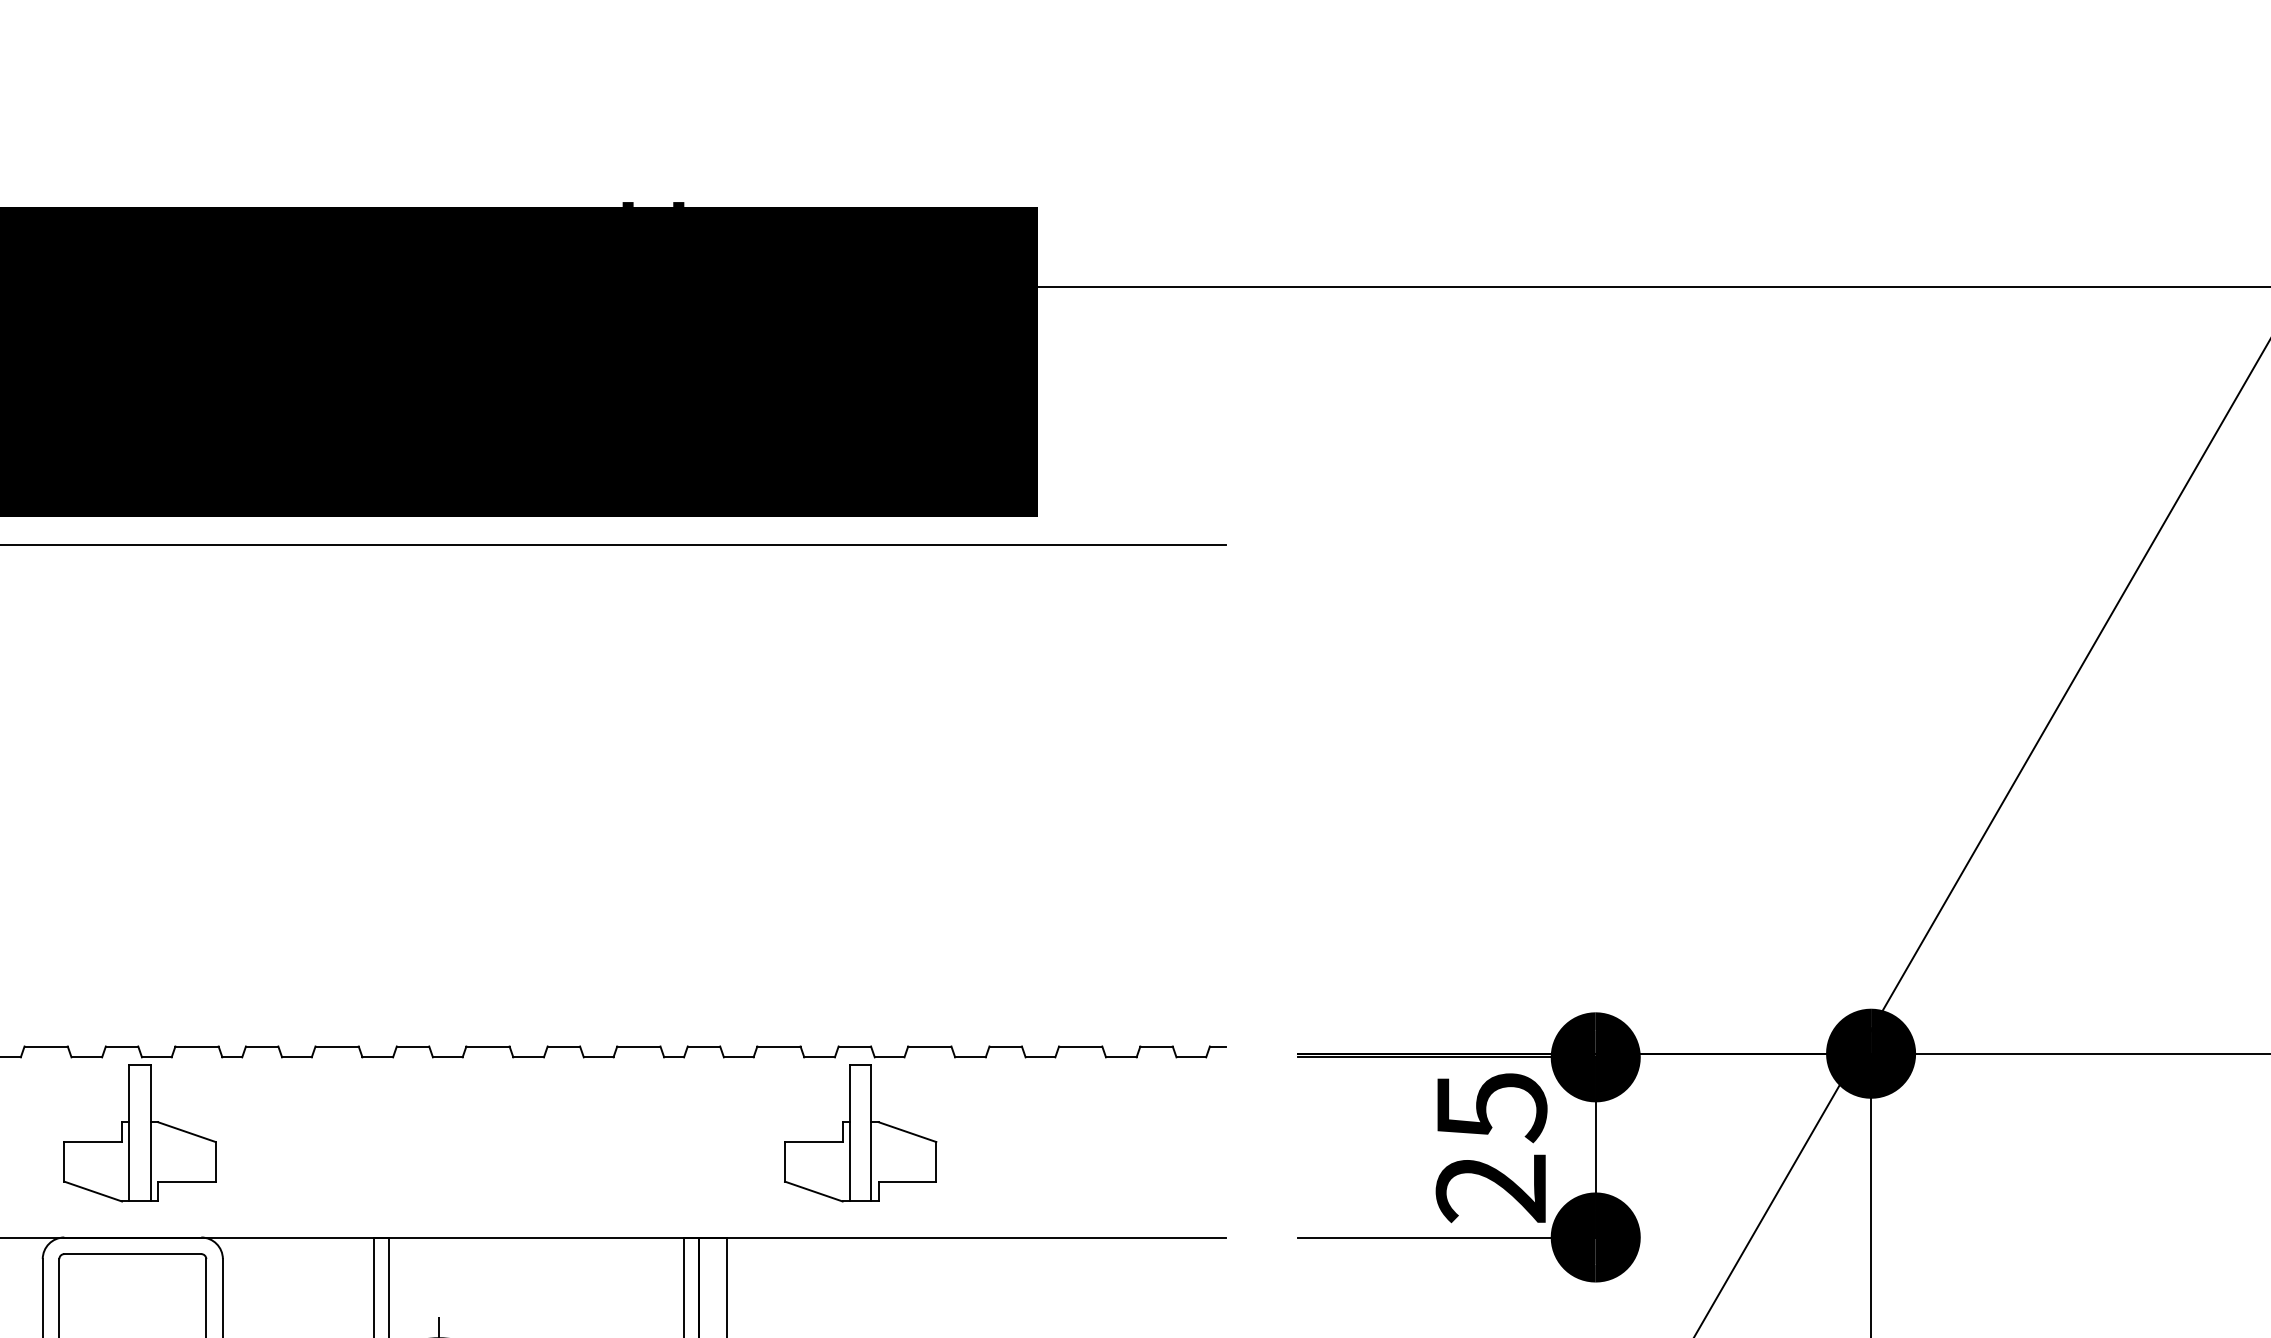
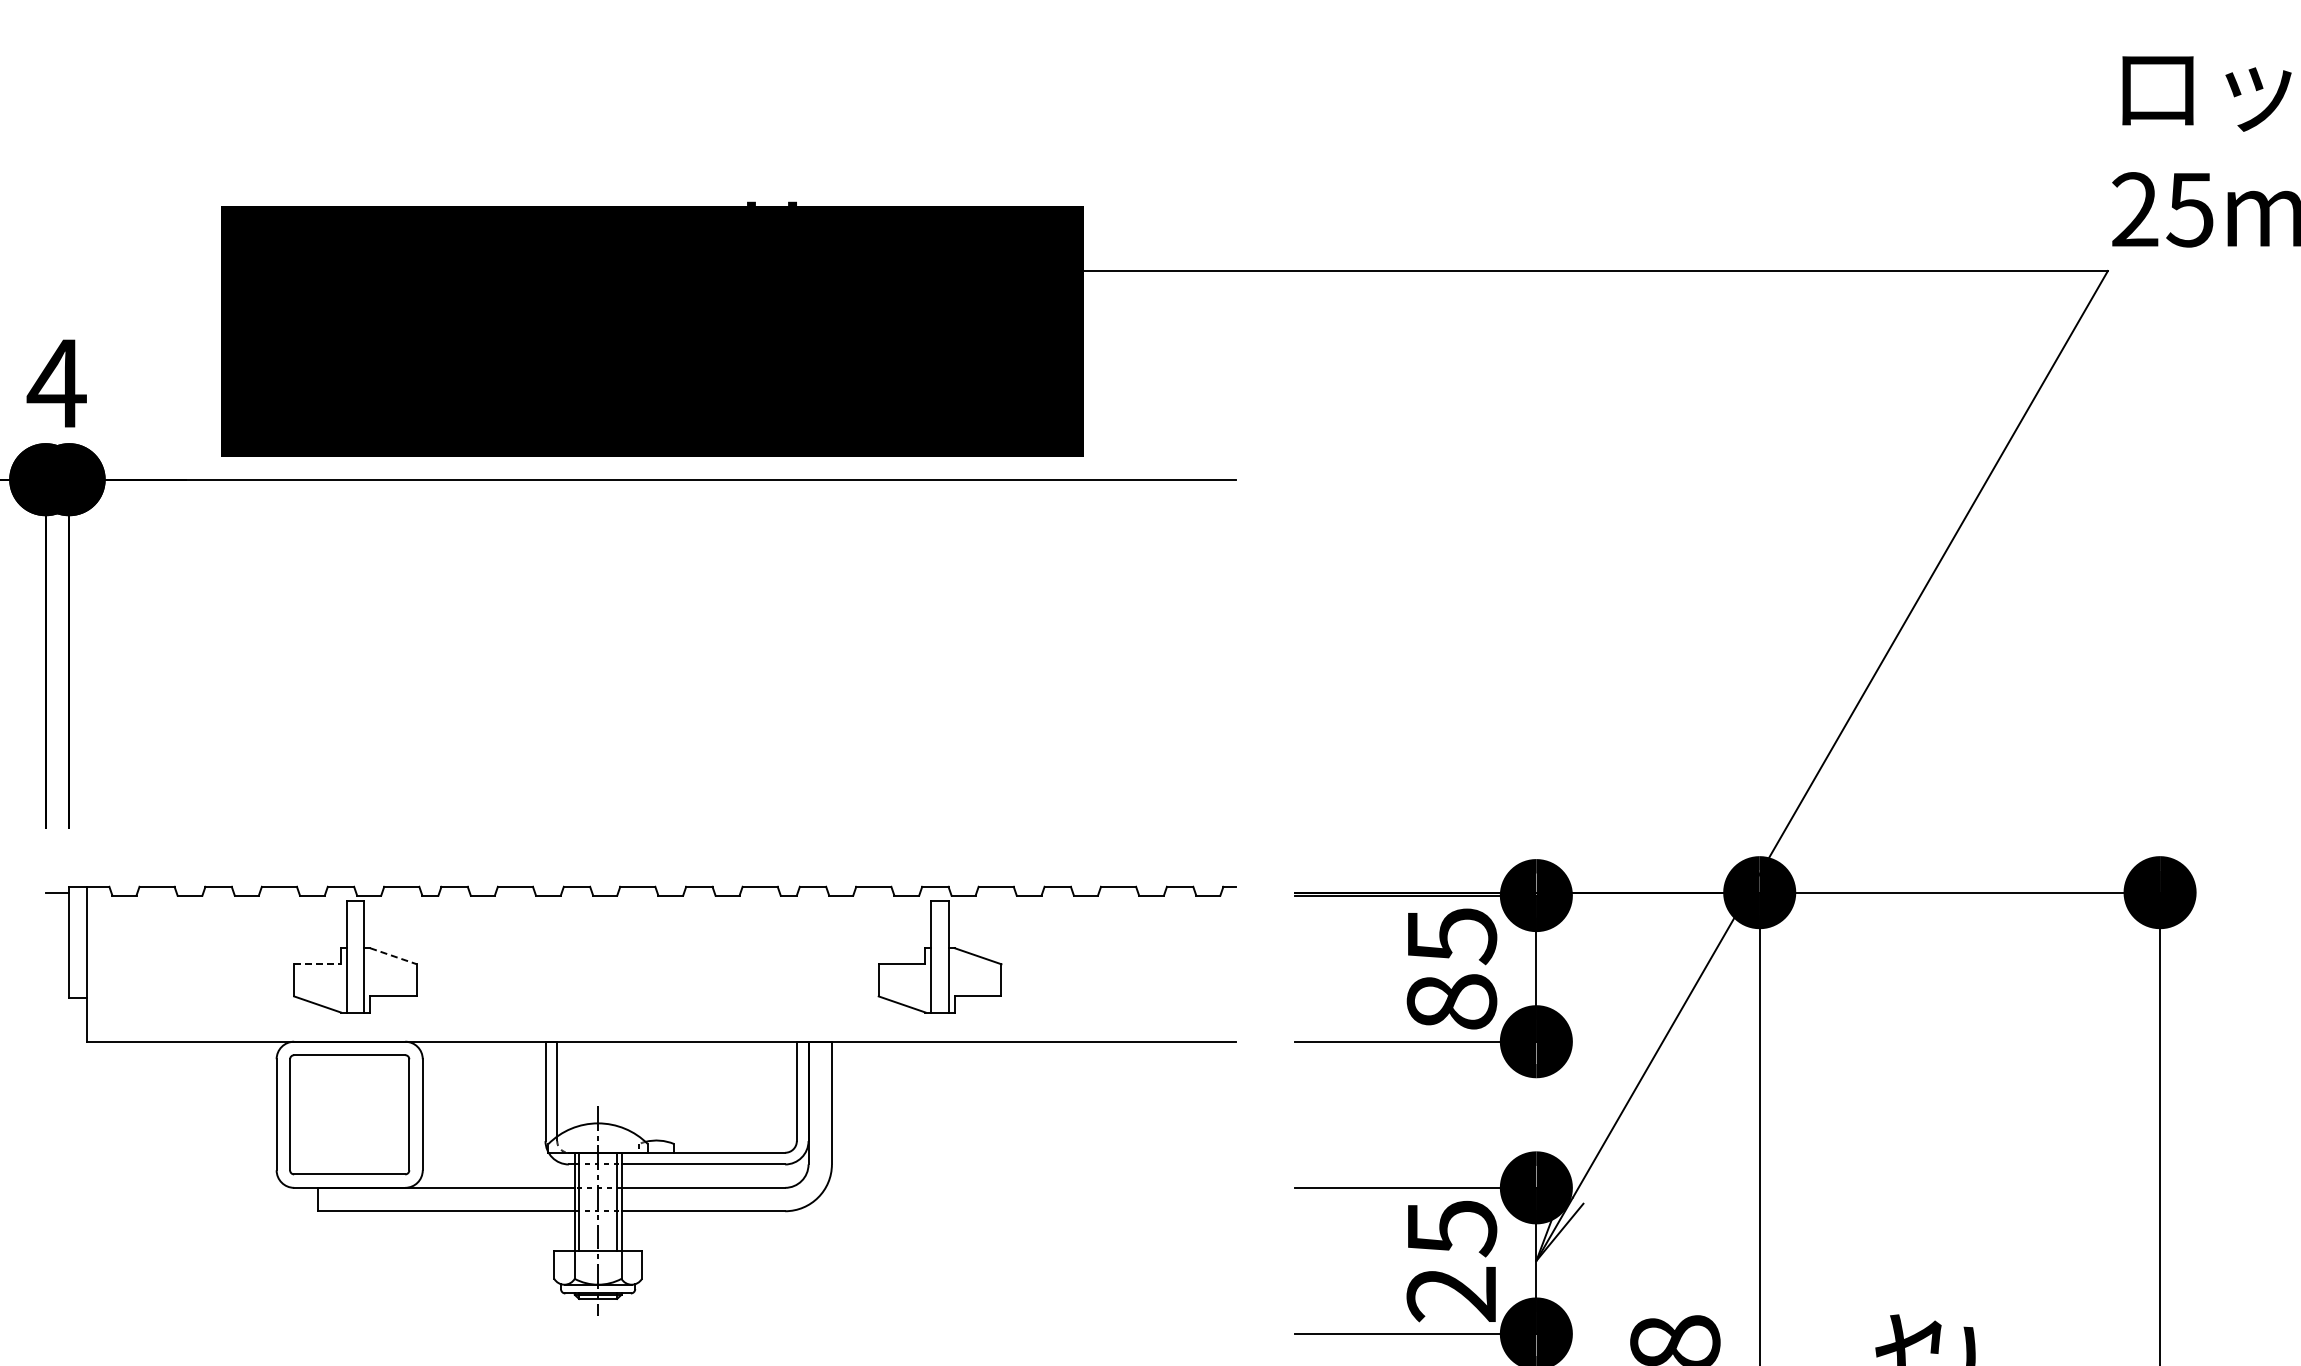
line: (186, 1132) -> (393, 956), solid -> dashed
line: (94, 1142) -> (318, 964), solid -> dashed
text: (1491, 1187) -> (1451, 1001), 25 -> 85

